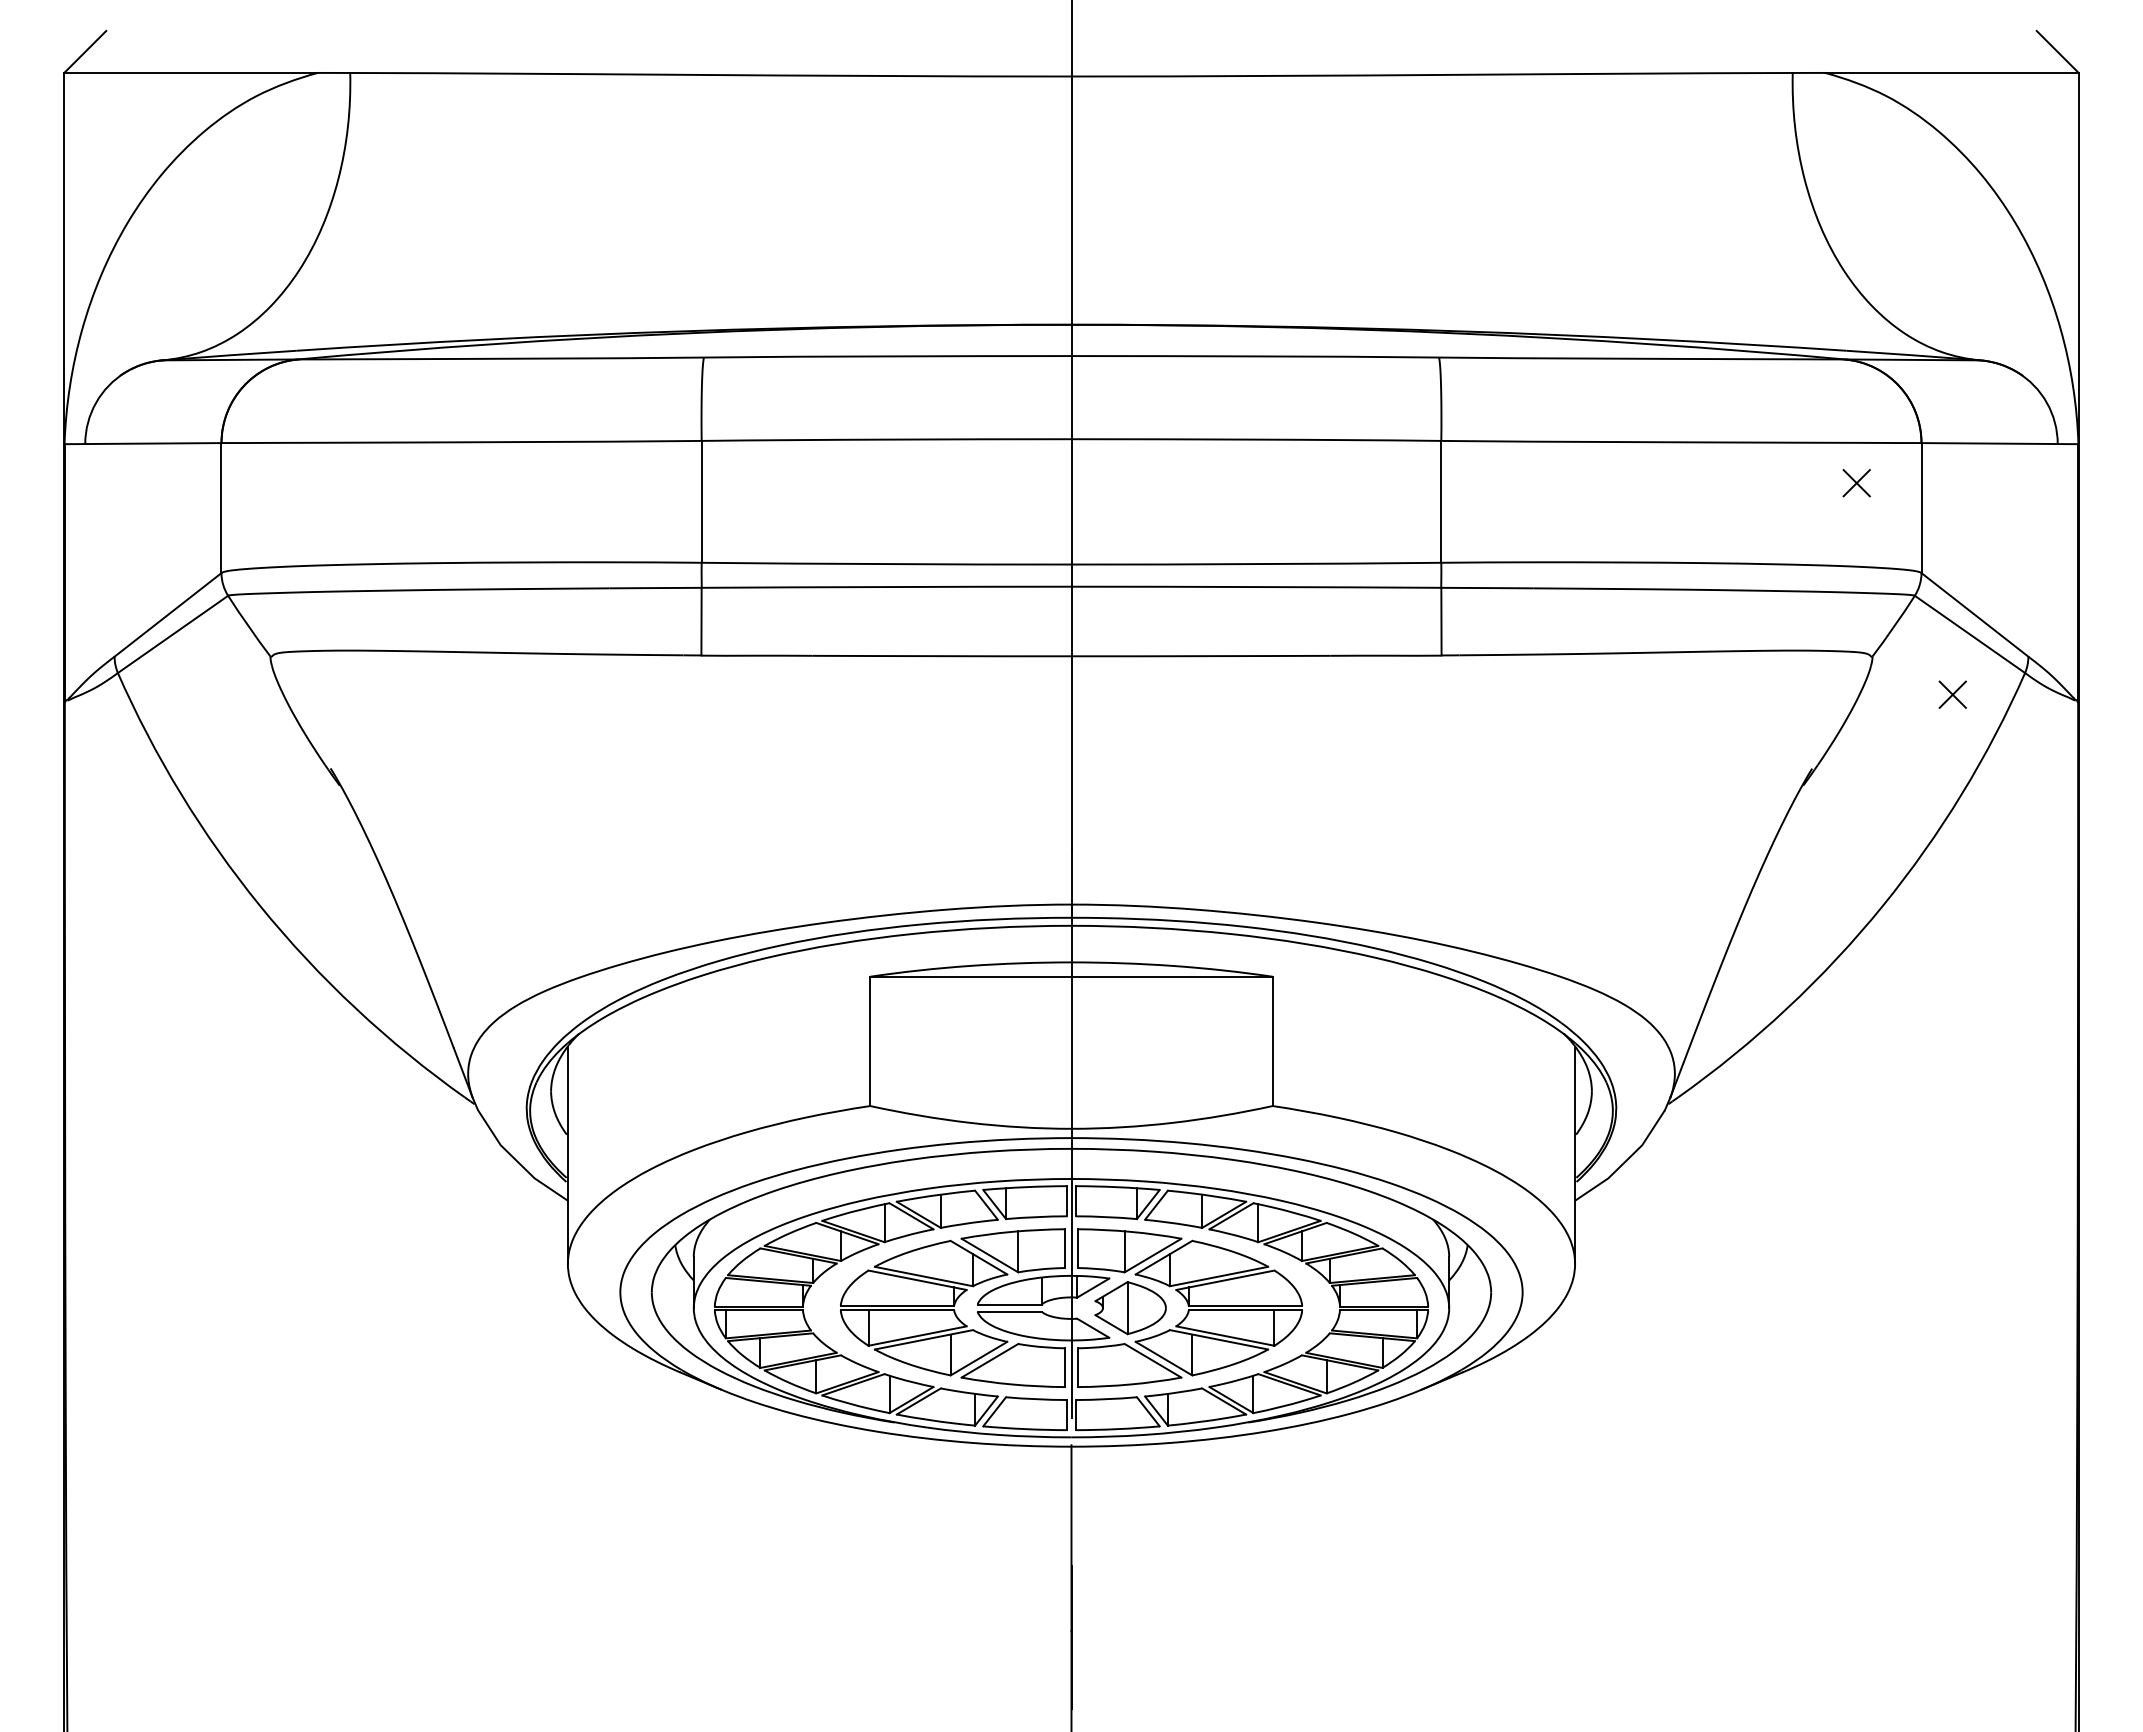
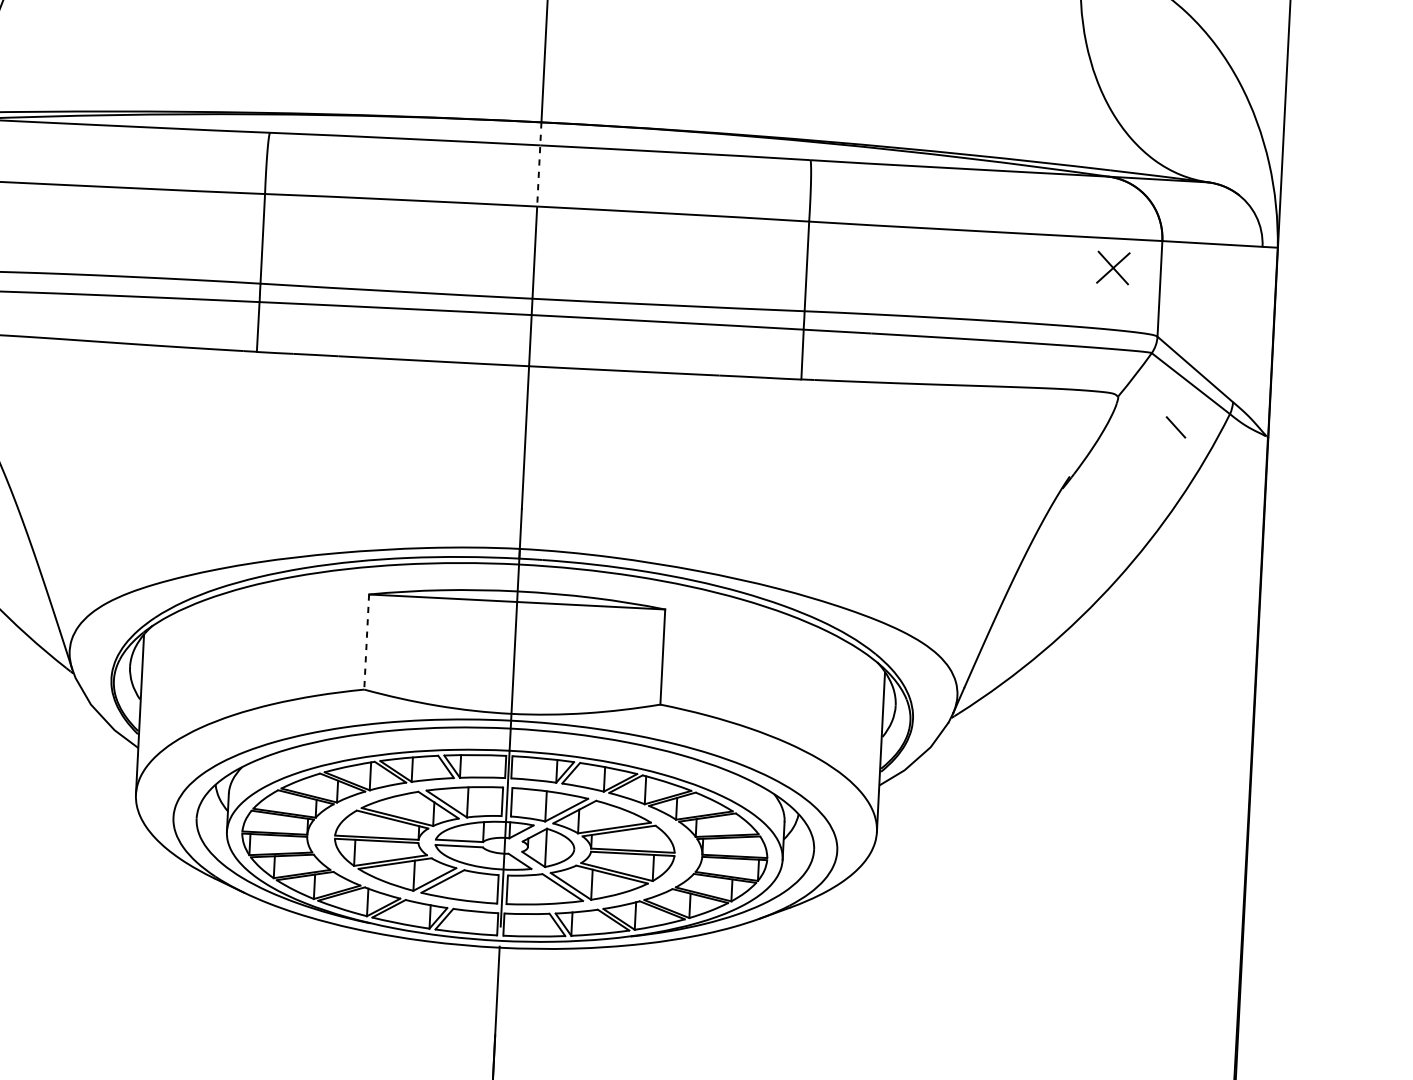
line: (1071, 382) -> (539, 164), solid -> dashed
part: (1856, 483) -> (1113, 268), size x1.6
line: (1952, 694) -> (1175, 427), removed
line: (870, 1041) -> (366, 642), solid -> dashed

